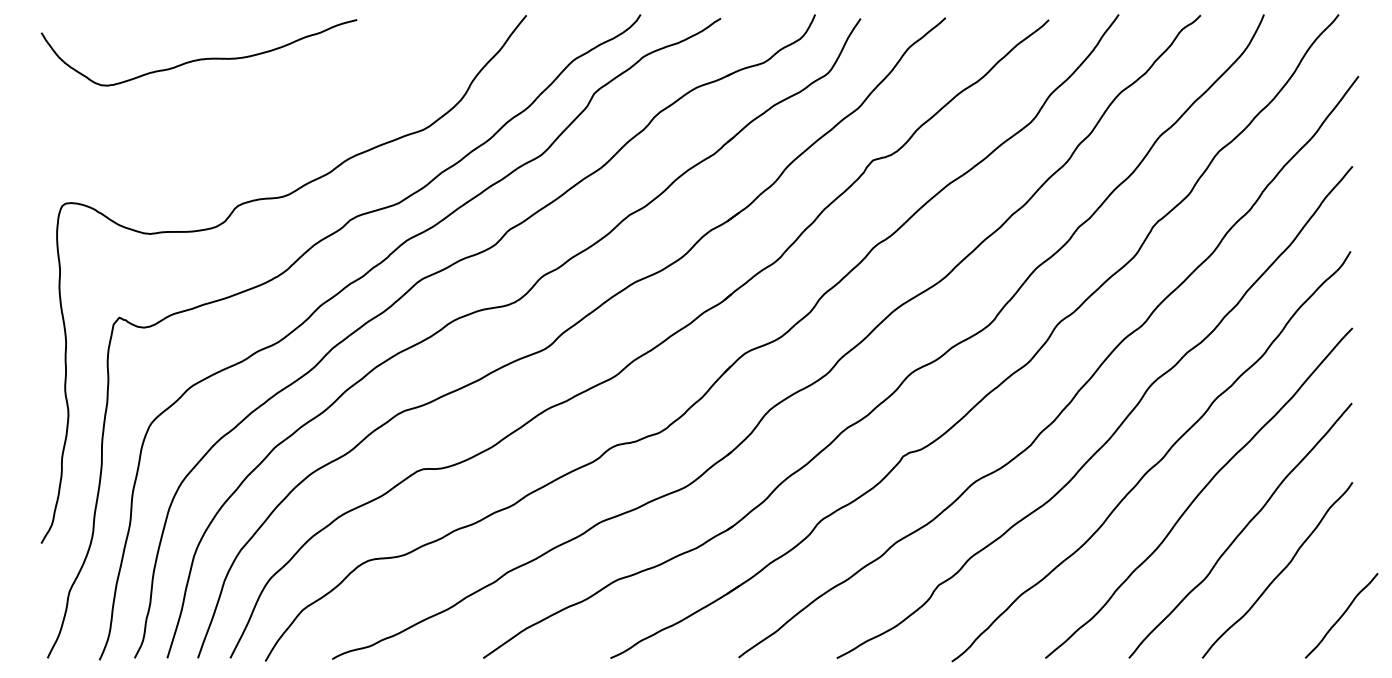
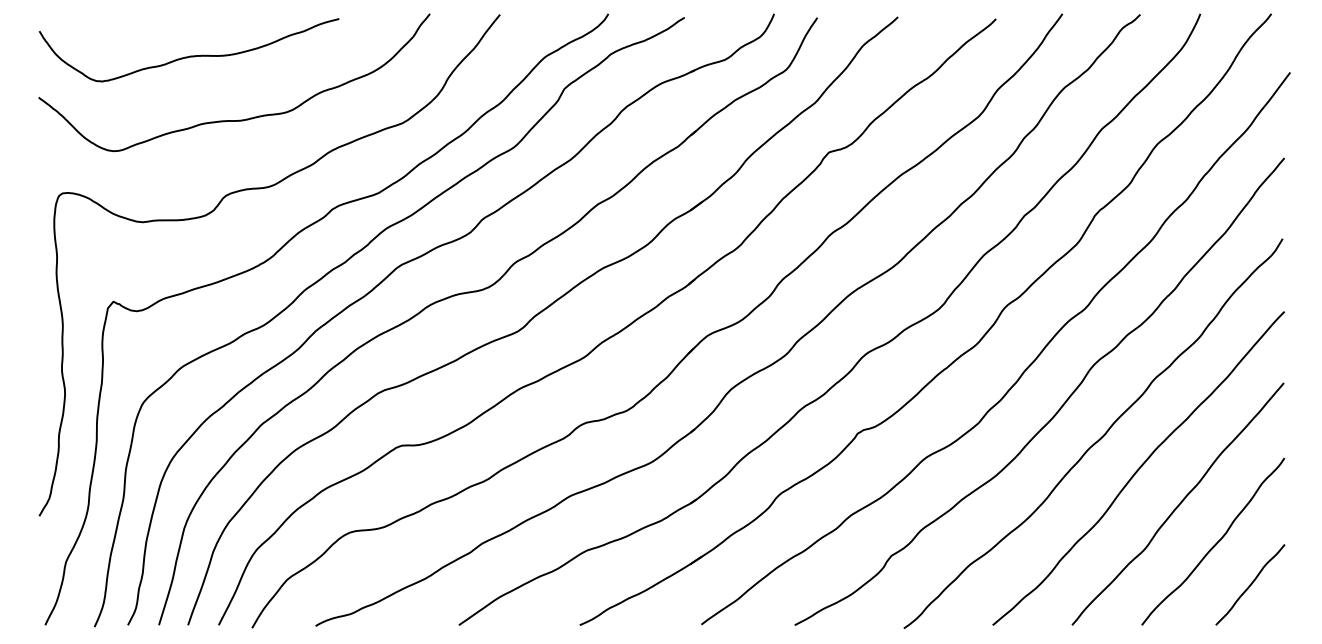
curve: (246, 126) -> (234, 120), added
curve: (1341, 615) -> (1250, 584), moved

